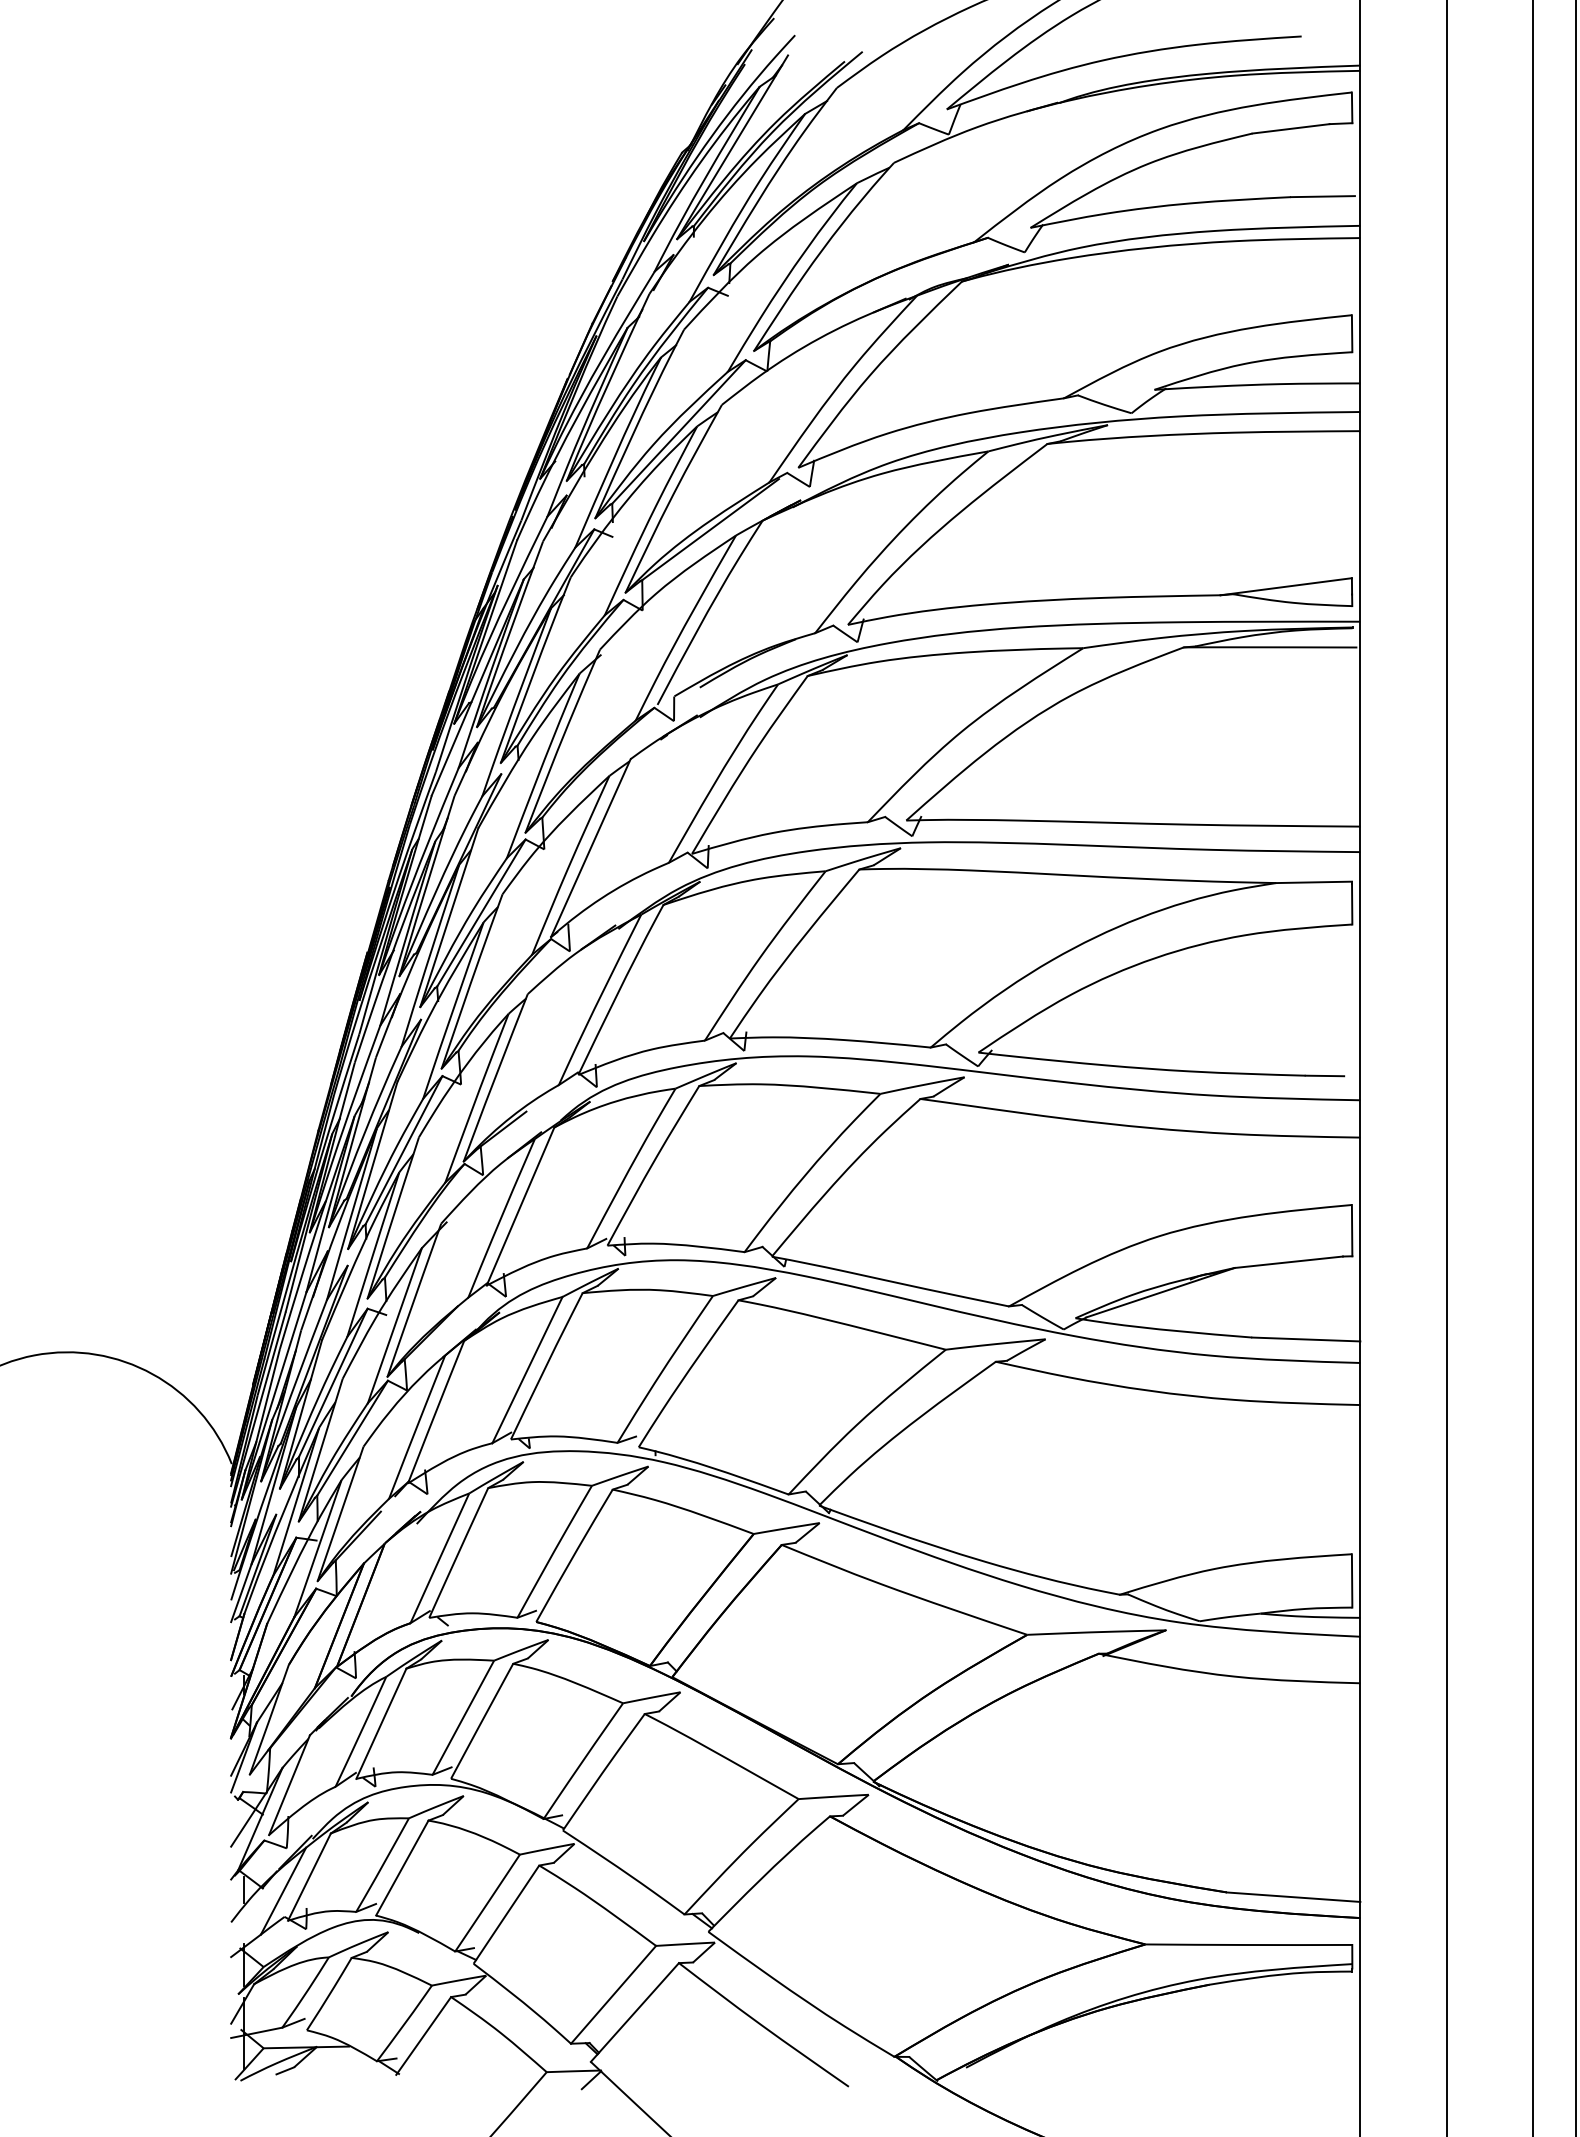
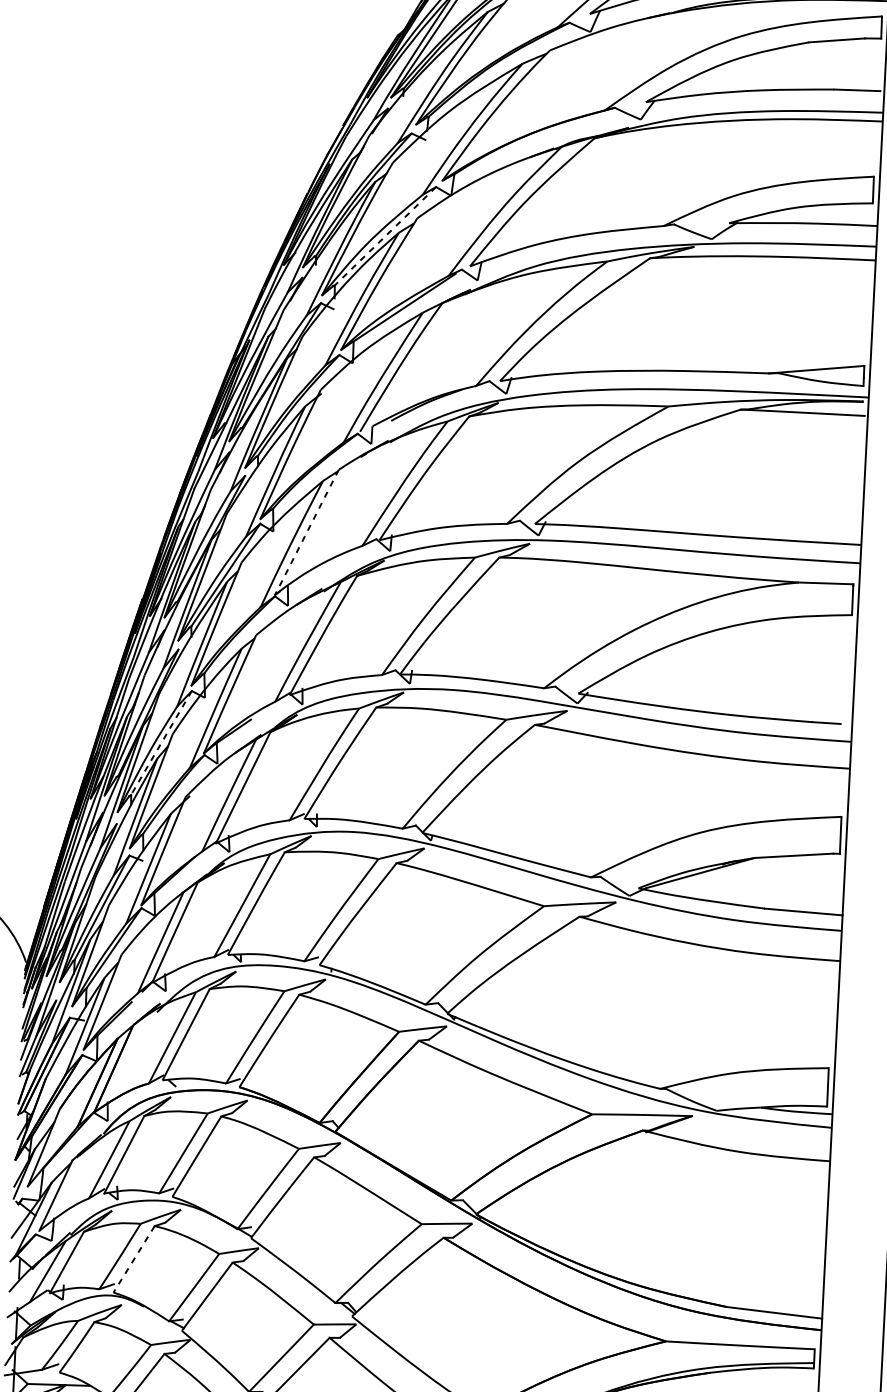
line: (678, 432) -> (385, 236), solid -> dashed
line: (590, 848) -> (306, 532), solid -> dashed
line: (403, 1150) -> (161, 743), solid -> dashed
line: (402, 1868) -> (134, 1259), solid -> dashed

